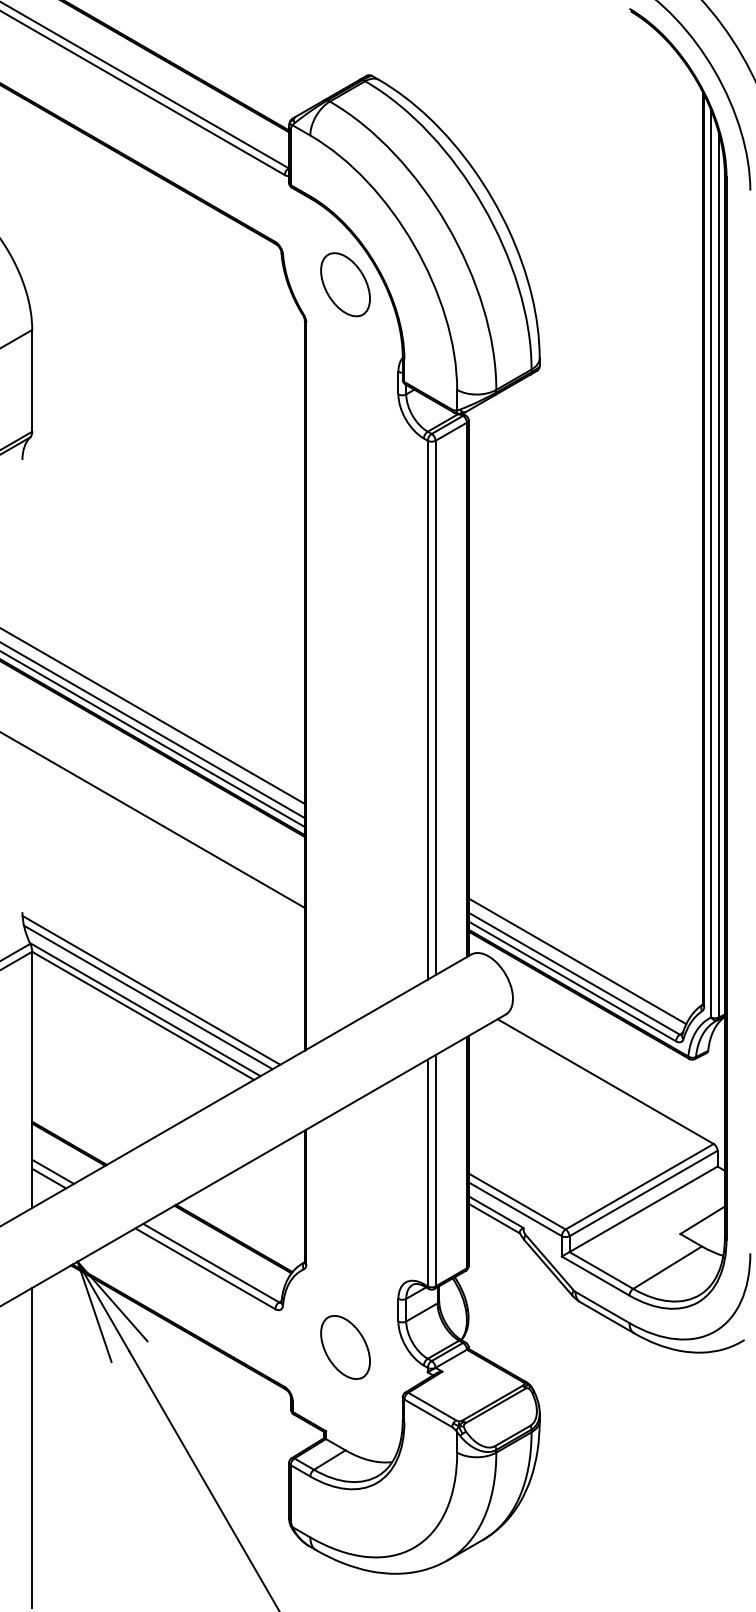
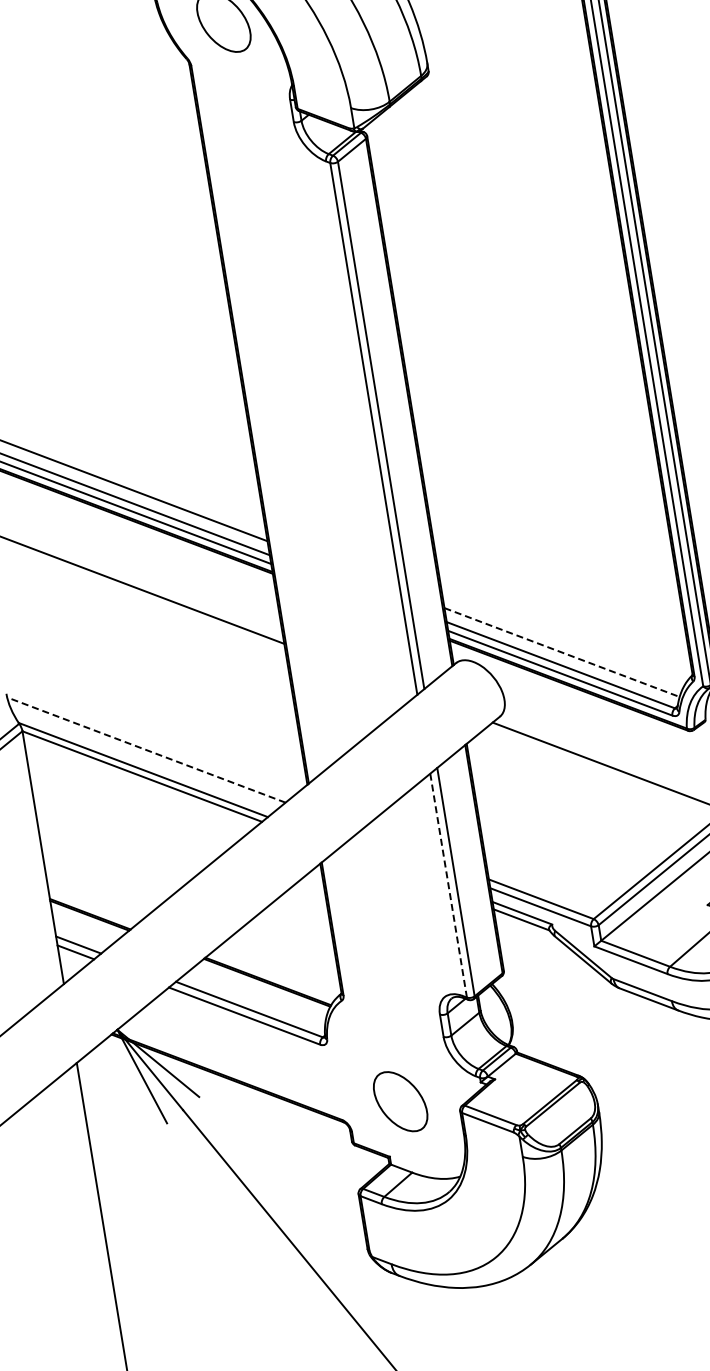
line: (577, 961) -> (562, 652), solid -> dashed
line: (151, 990) -> (146, 750), solid -> dashed
line: (147, 997) -> (143, 757), removed
line: (427, 1173) -> (448, 886), solid -> dashed
part: (345, 1347) -> (400, 1101), moved

